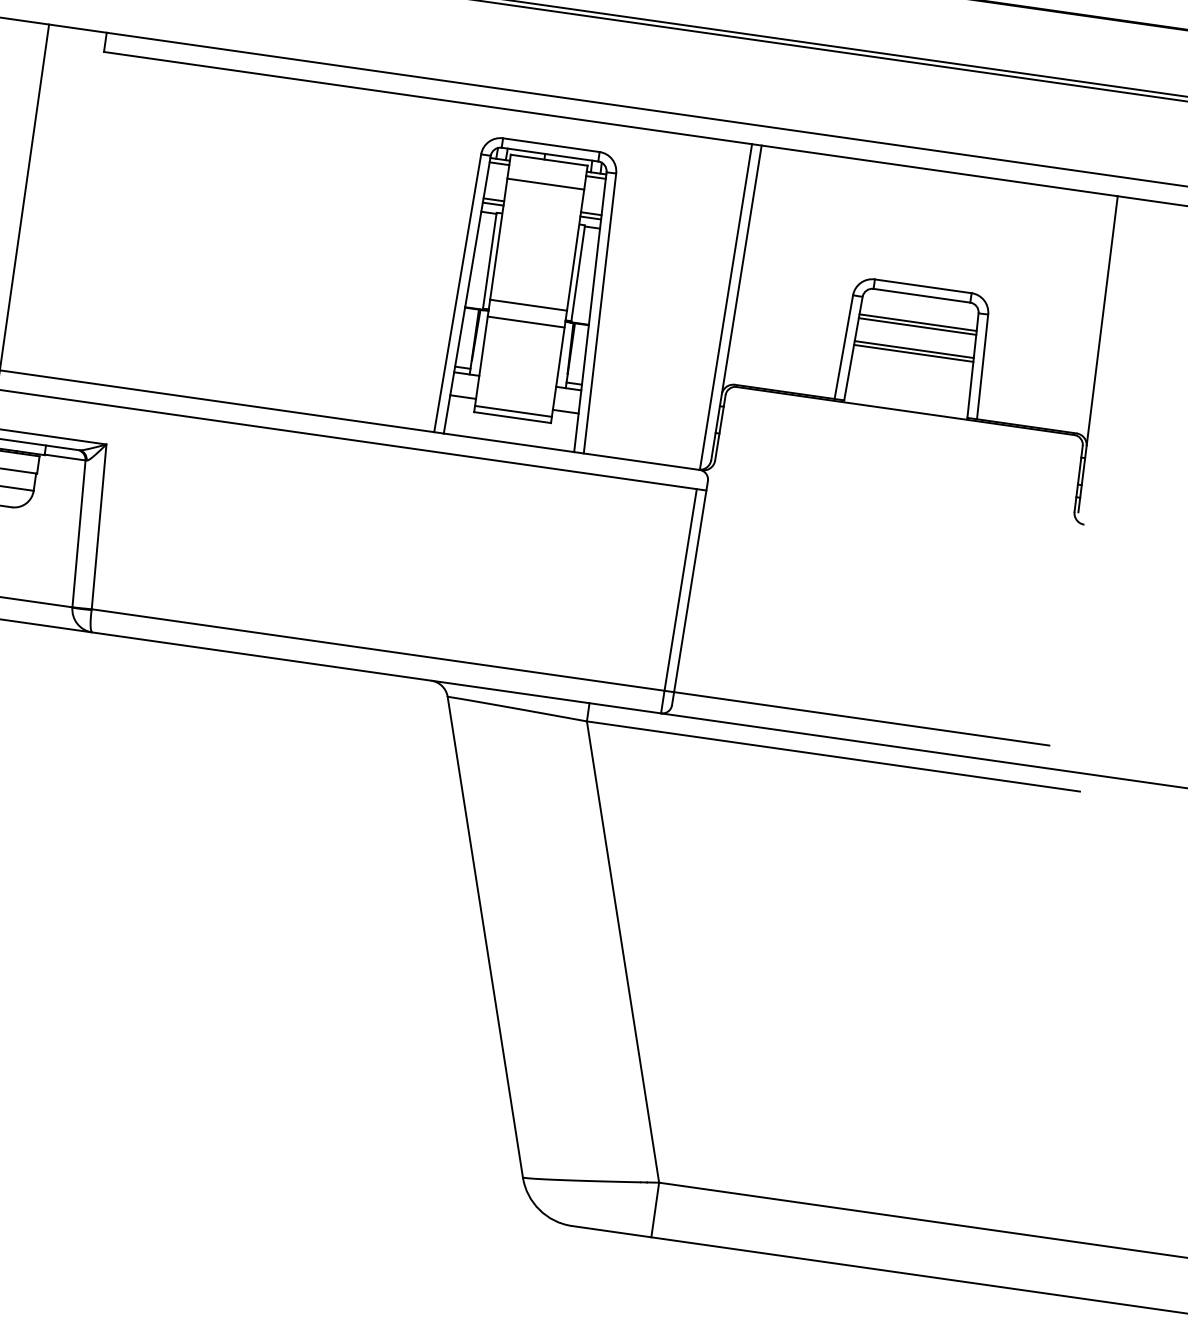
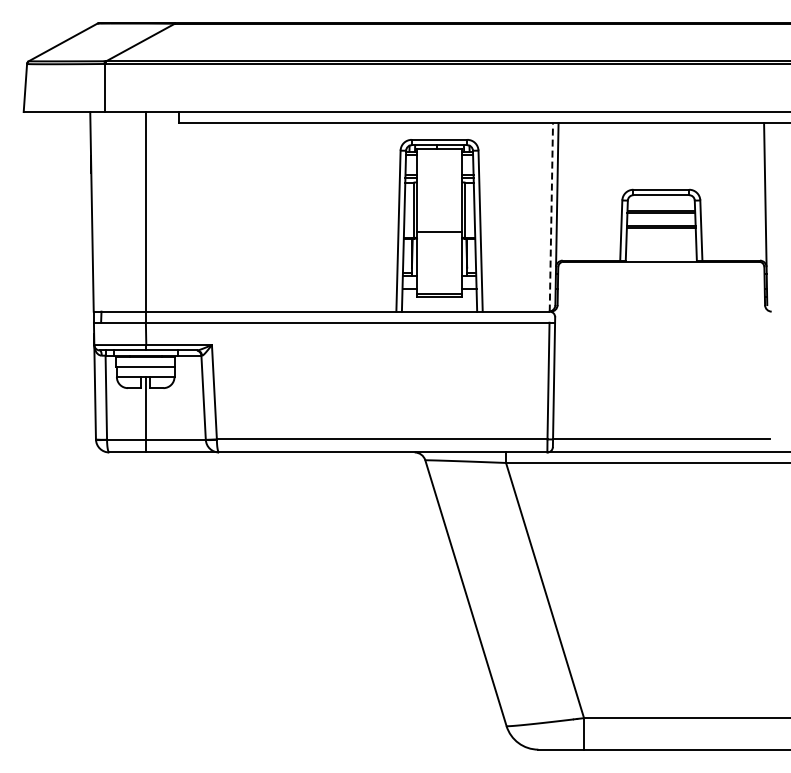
line: (545, 184) -> (439, 162), removed
line: (726, 305) -> (551, 216), solid -> dashed
line: (526, 321) -> (439, 241), removed

